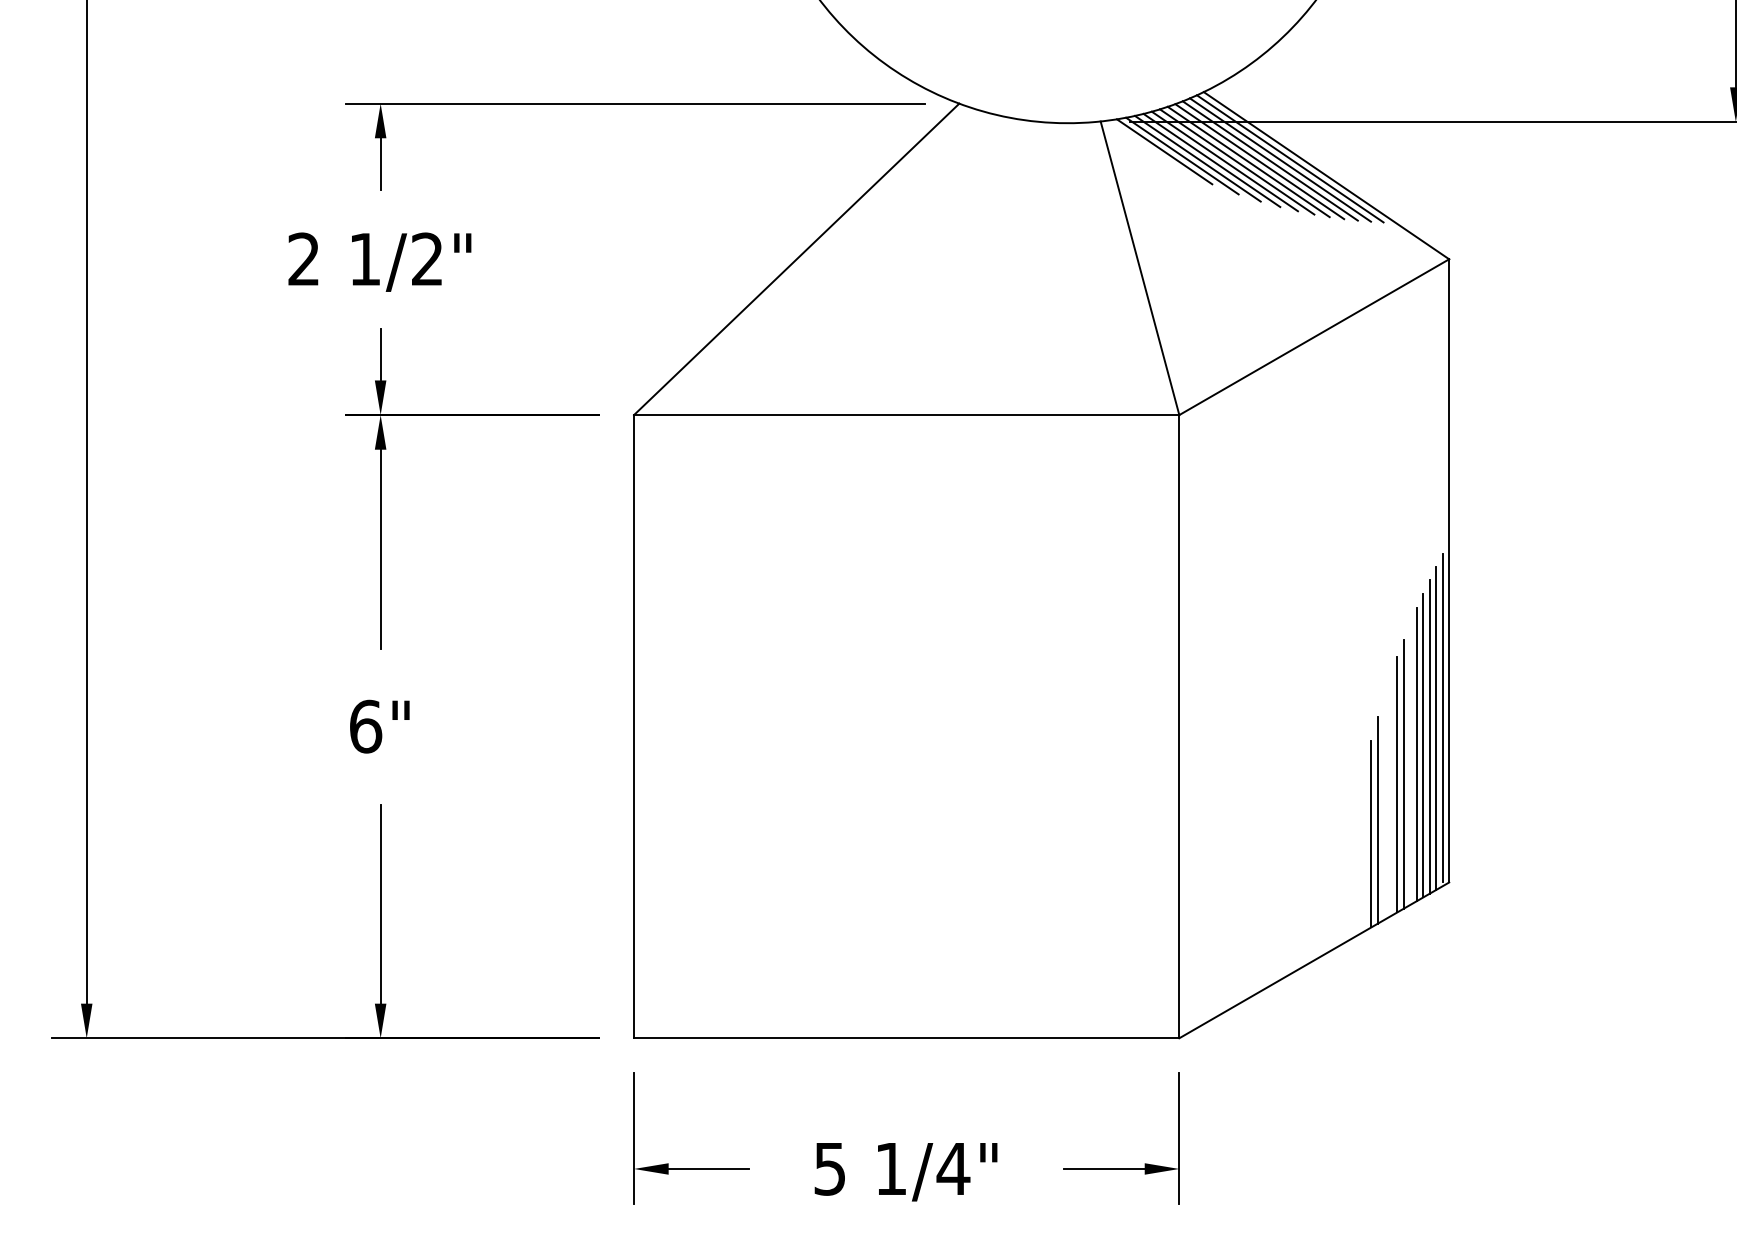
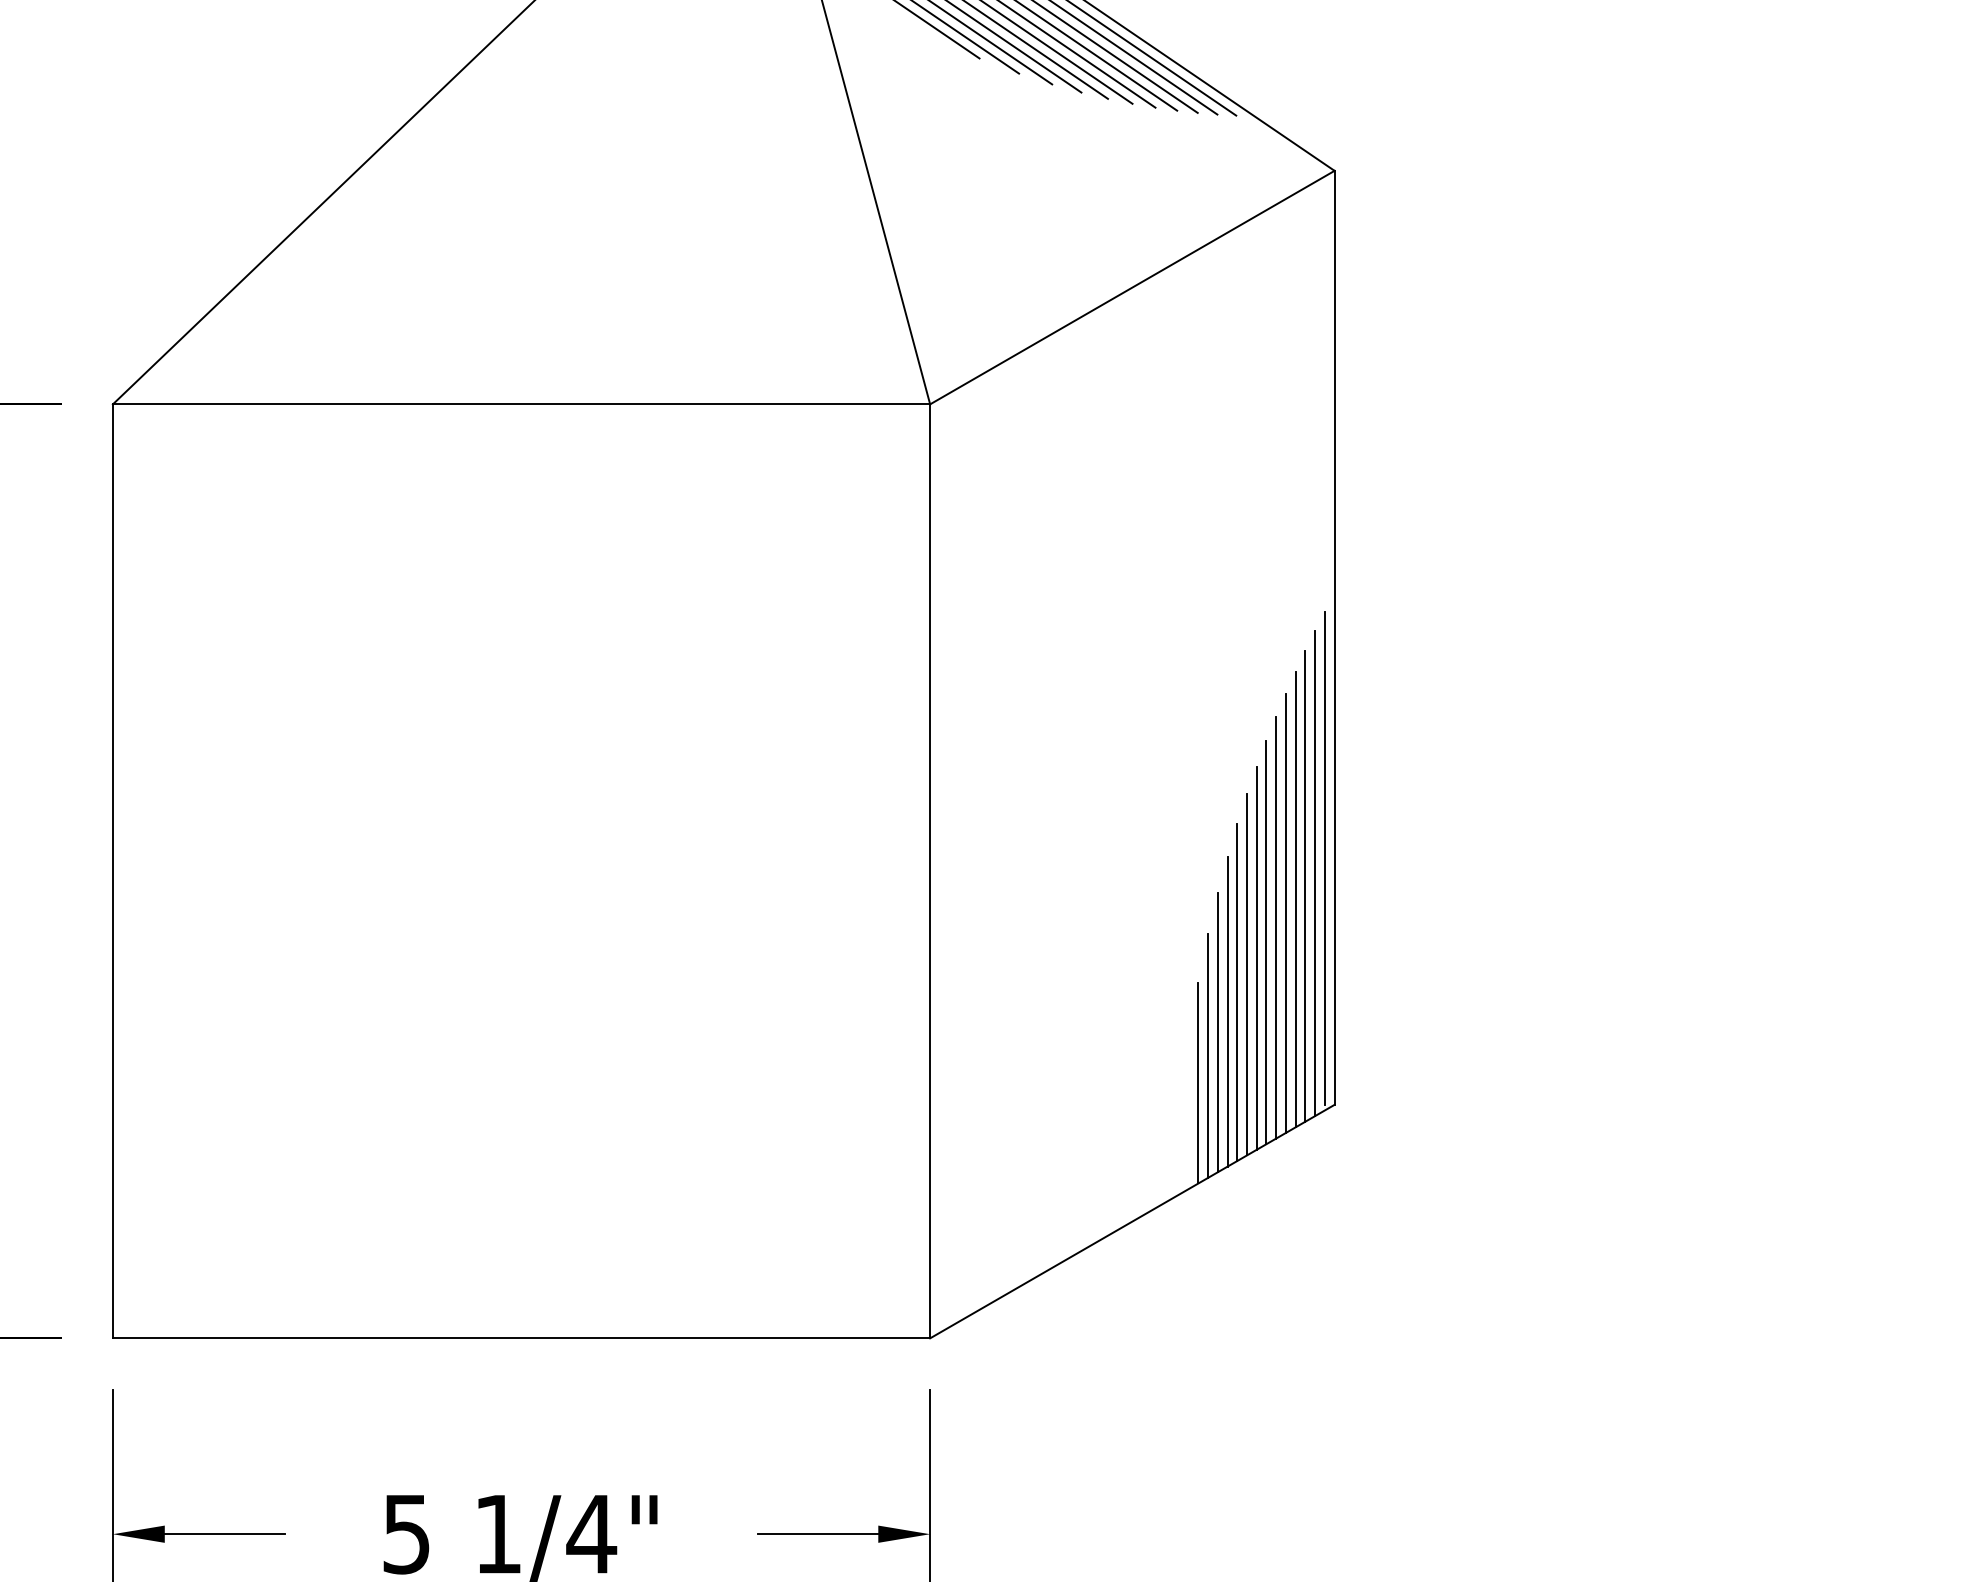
line: (1410, 763) -> (1276, 926), added
line: (1390, 795) -> (1246, 974), added
line: (1384, 807) -> (1237, 992), added
line: (1364, 849) -> (1207, 1055), added
line: (1358, 867) -> (1198, 1082), added

